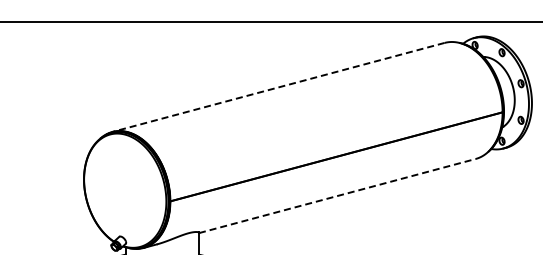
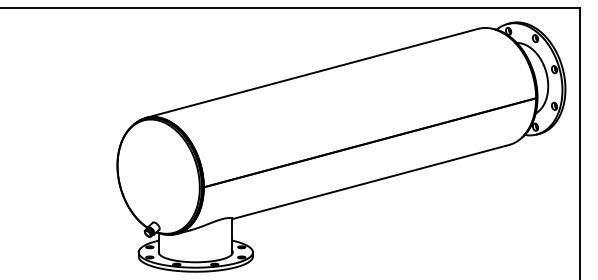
line: (278, 87) -> (311, 73), dashed -> solid
line: (338, 195) -> (371, 181), dashed -> solid

